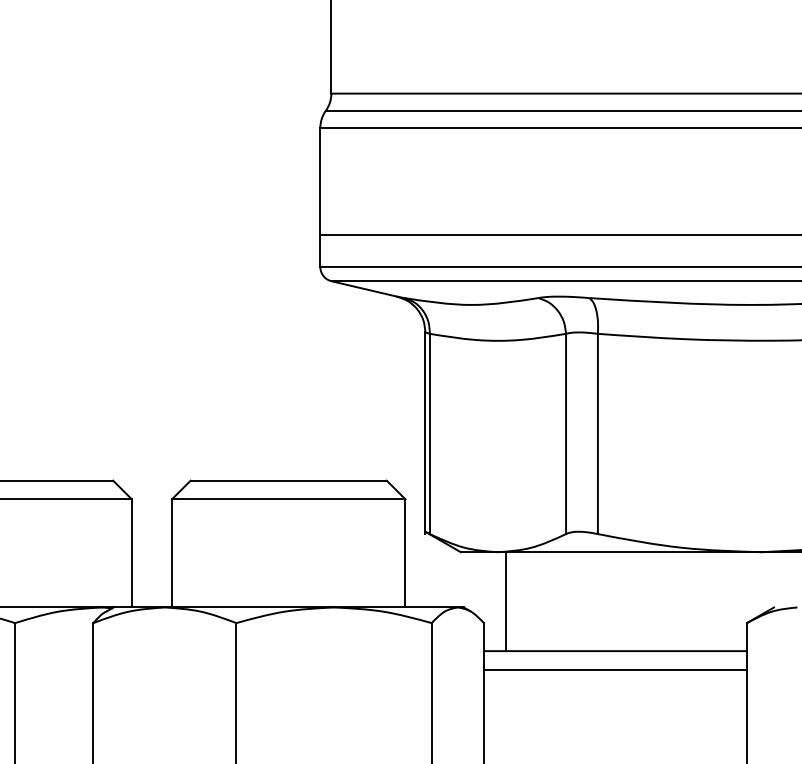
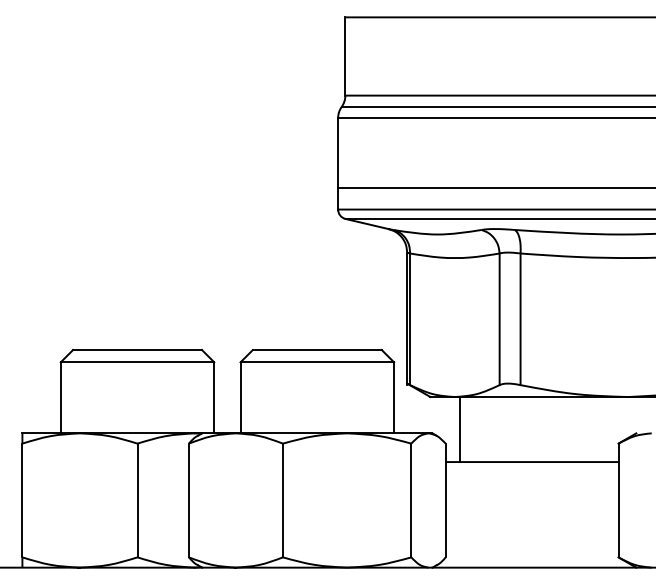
line: (614, 670) -> (531, 474), removed

